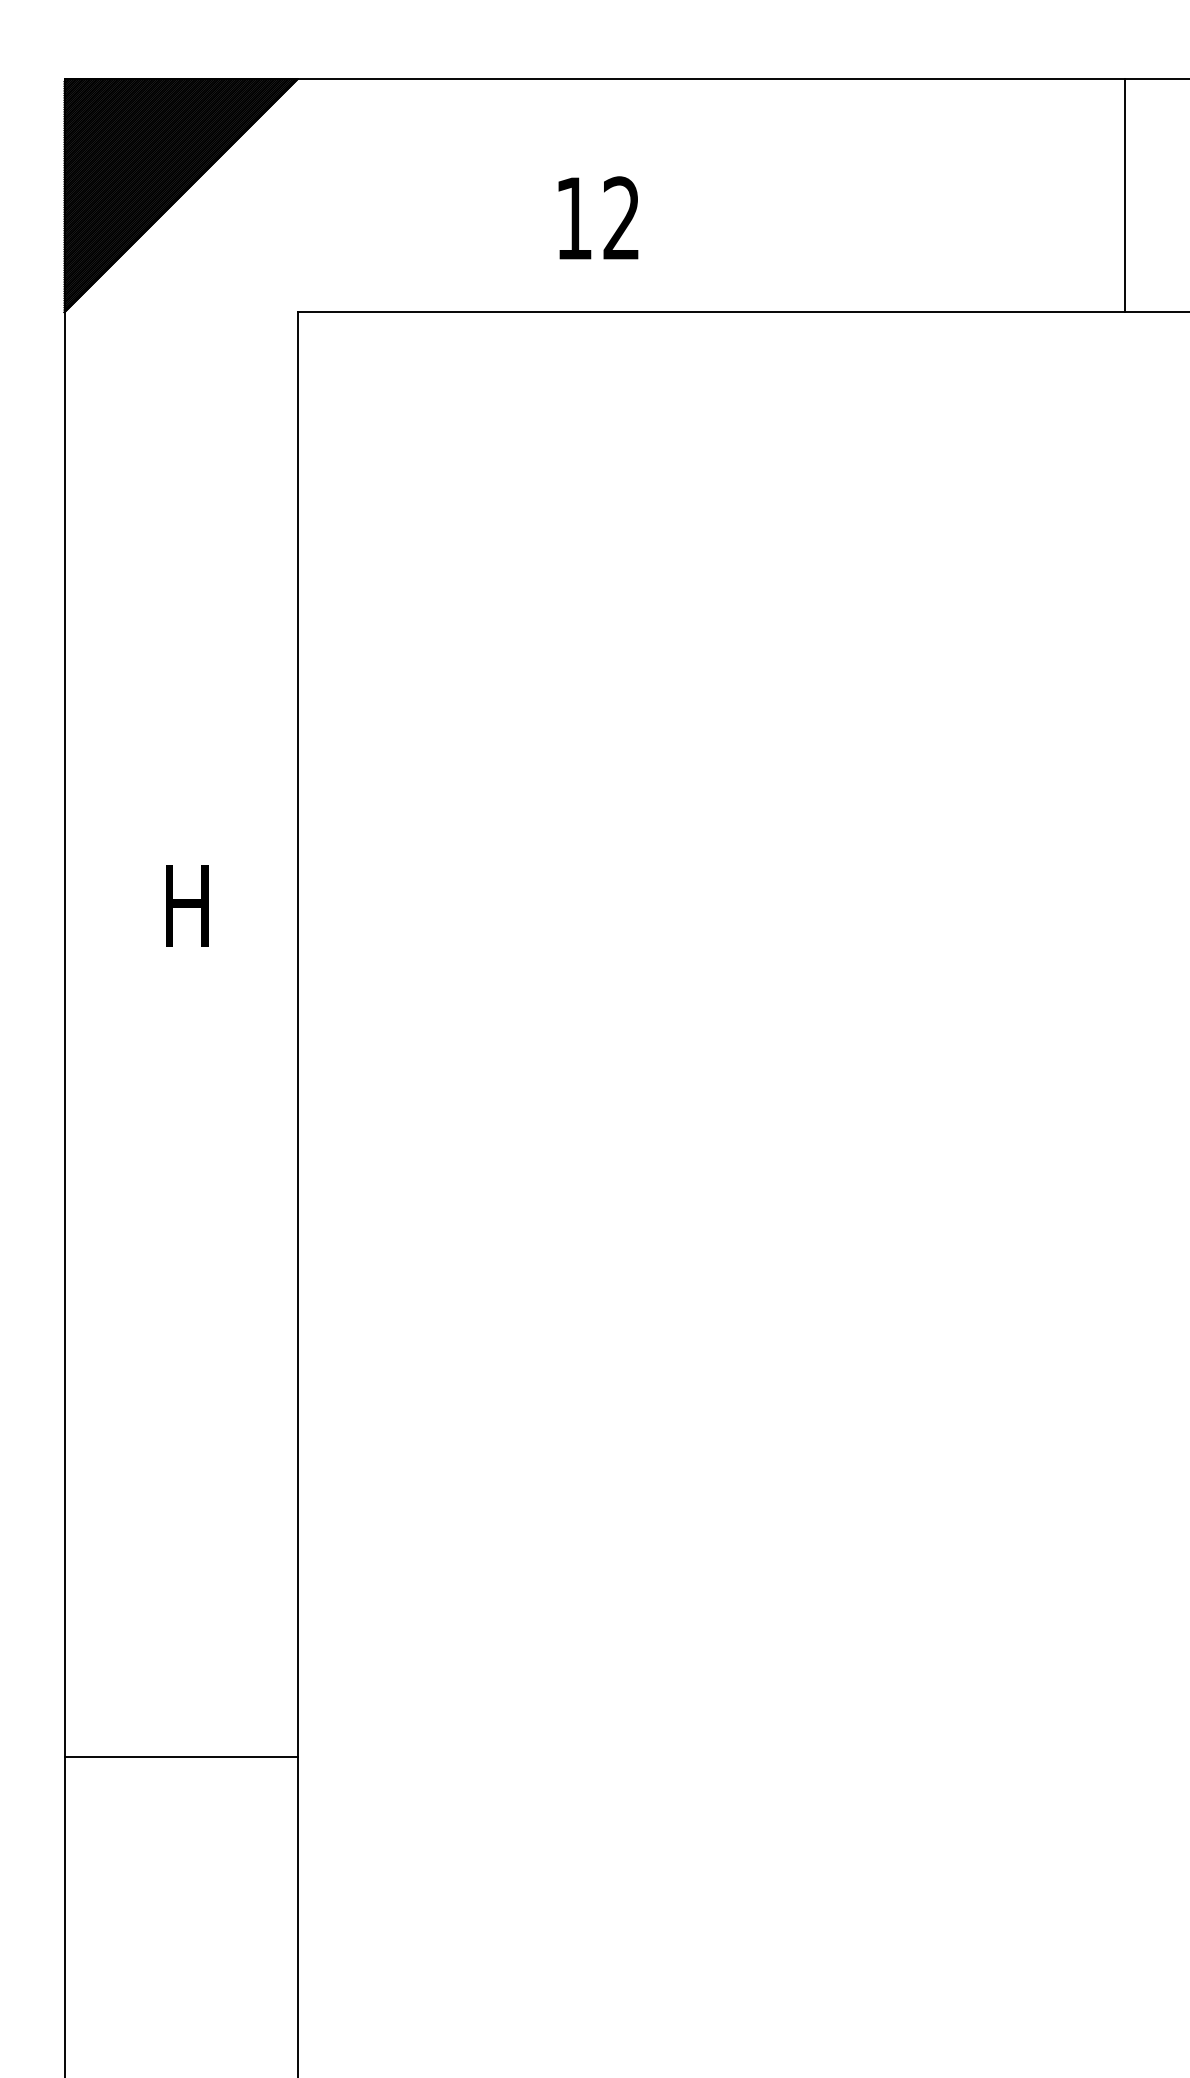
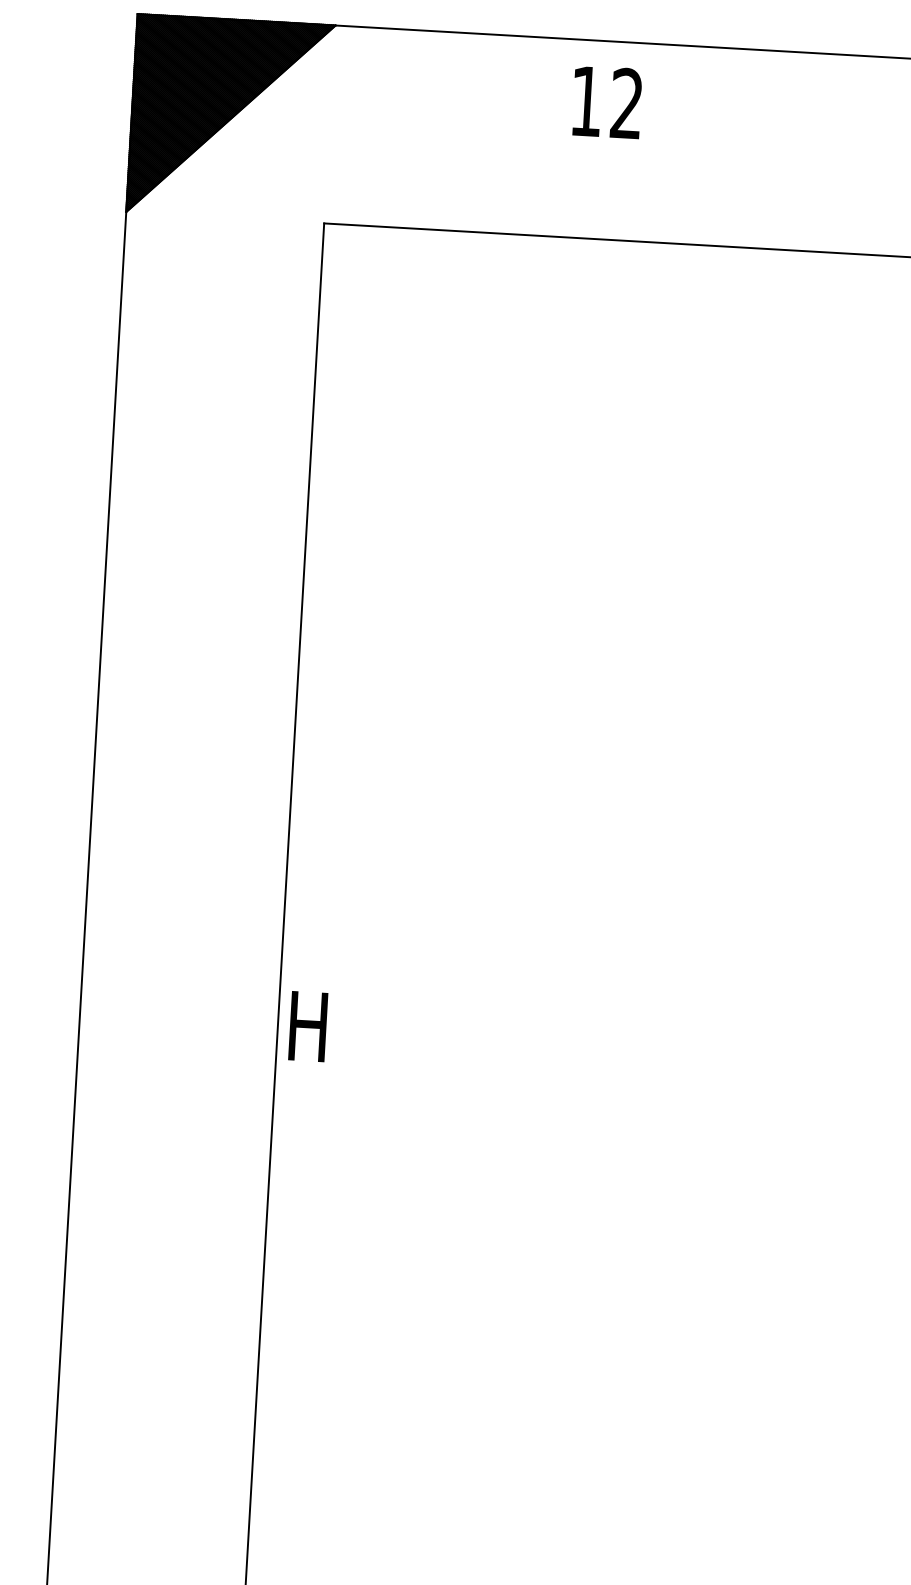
text: (598, 217) -> (607, 101), moved
text: (187, 905) -> (308, 1026), moved
line: (180, 1757) -> (154, 1445), removed

